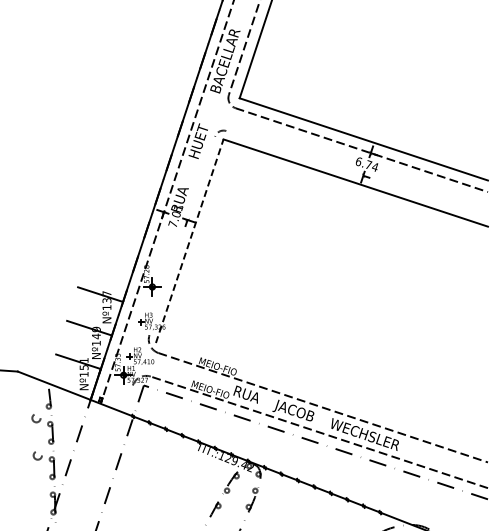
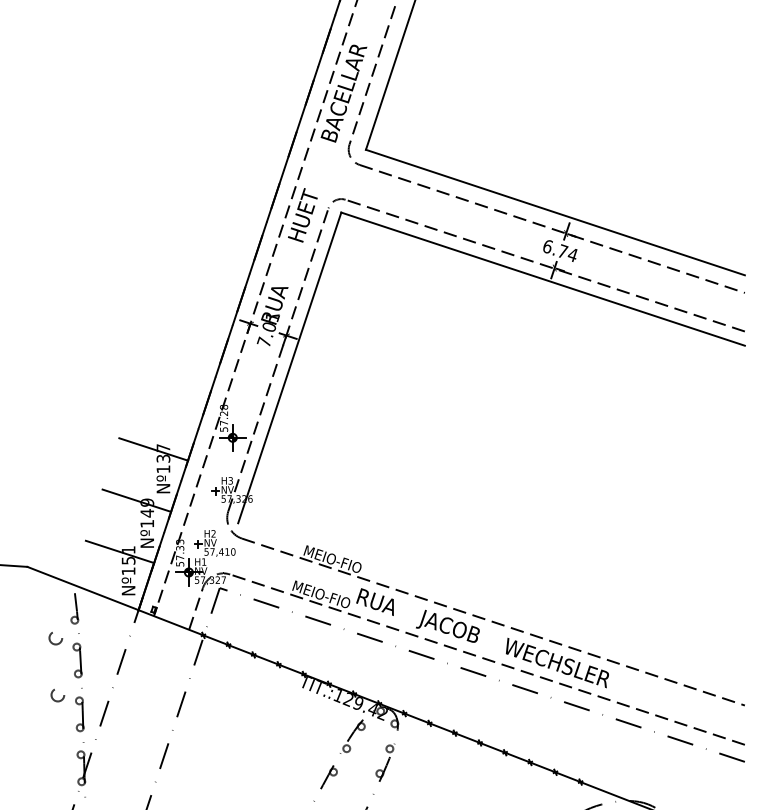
line: (356, 174) -> (544, 266), added
line: (182, 235) -> (278, 359), added
line: (189, 240) -> (289, 366), dashed -> solid
line: (127, 398) -> (194, 607), added

